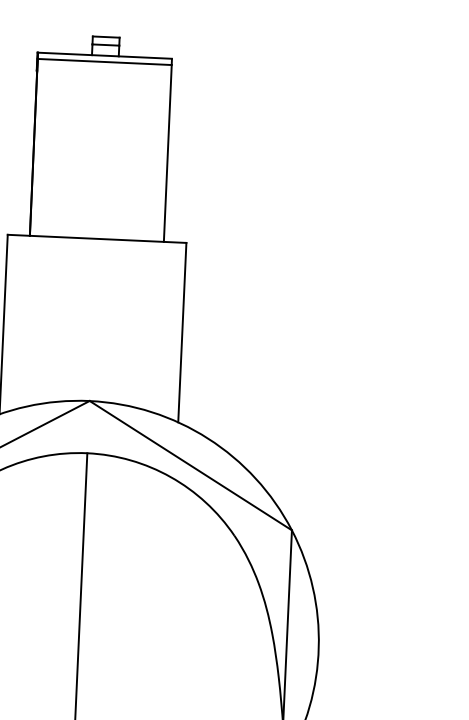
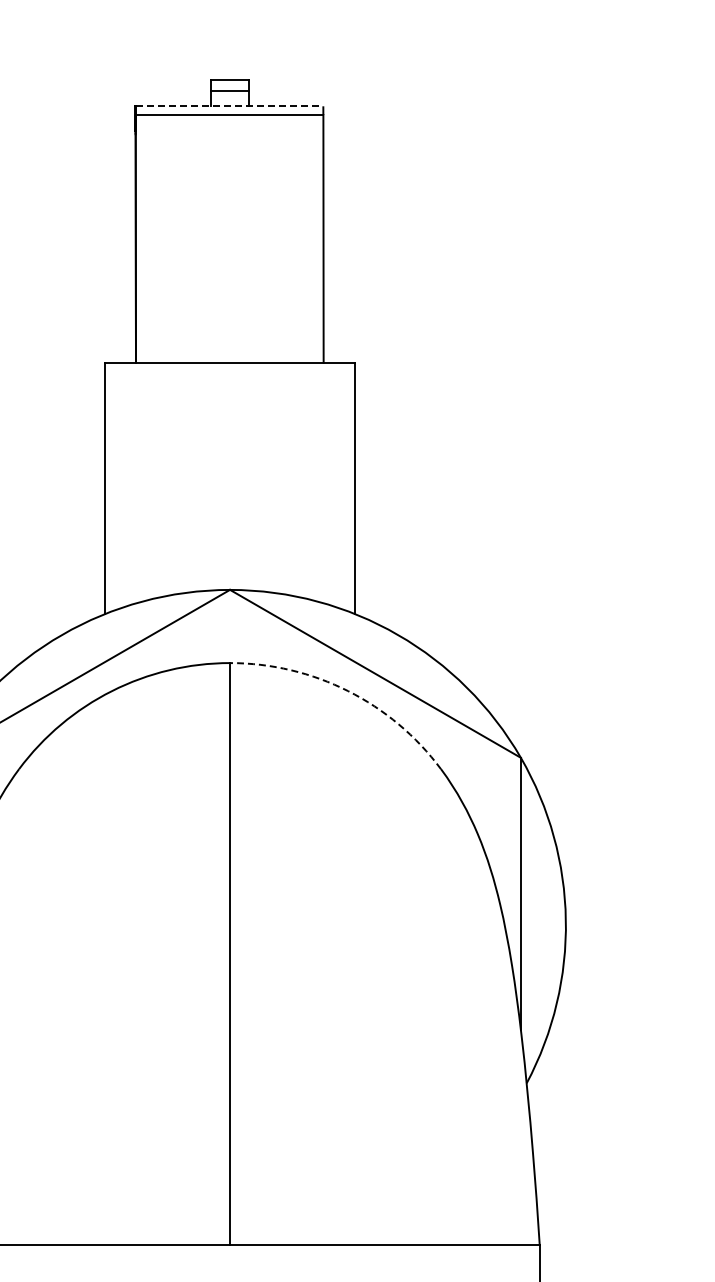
line: (104, 55) -> (229, 106), solid -> dashed
arc: (170, 477) -> (348, 691), solid -> dashed

